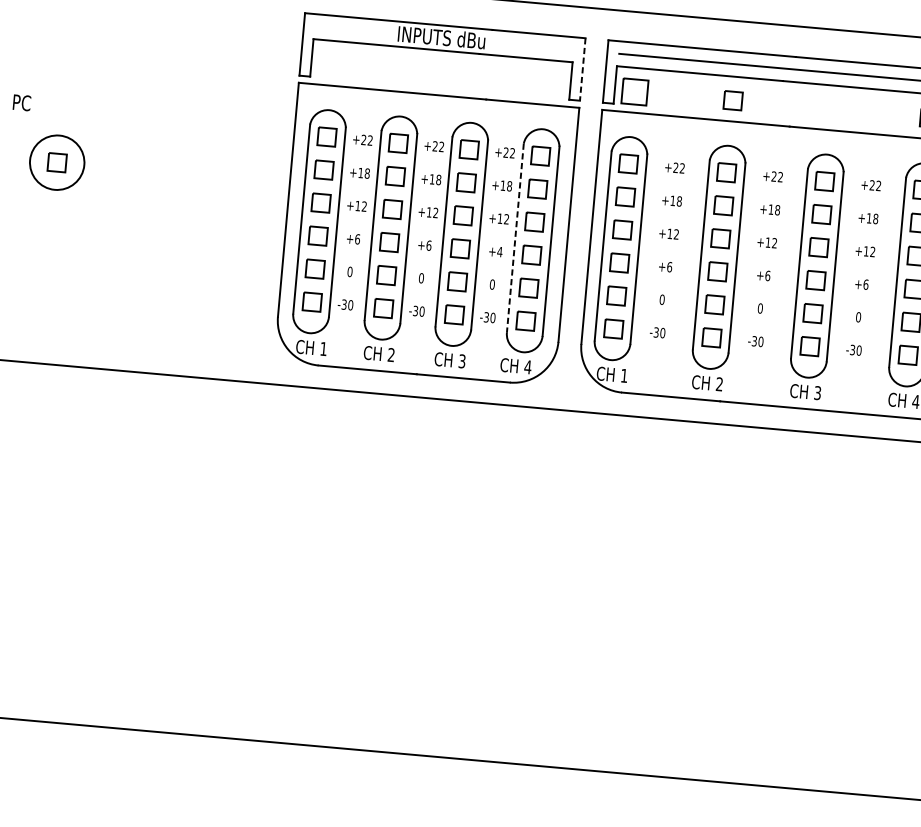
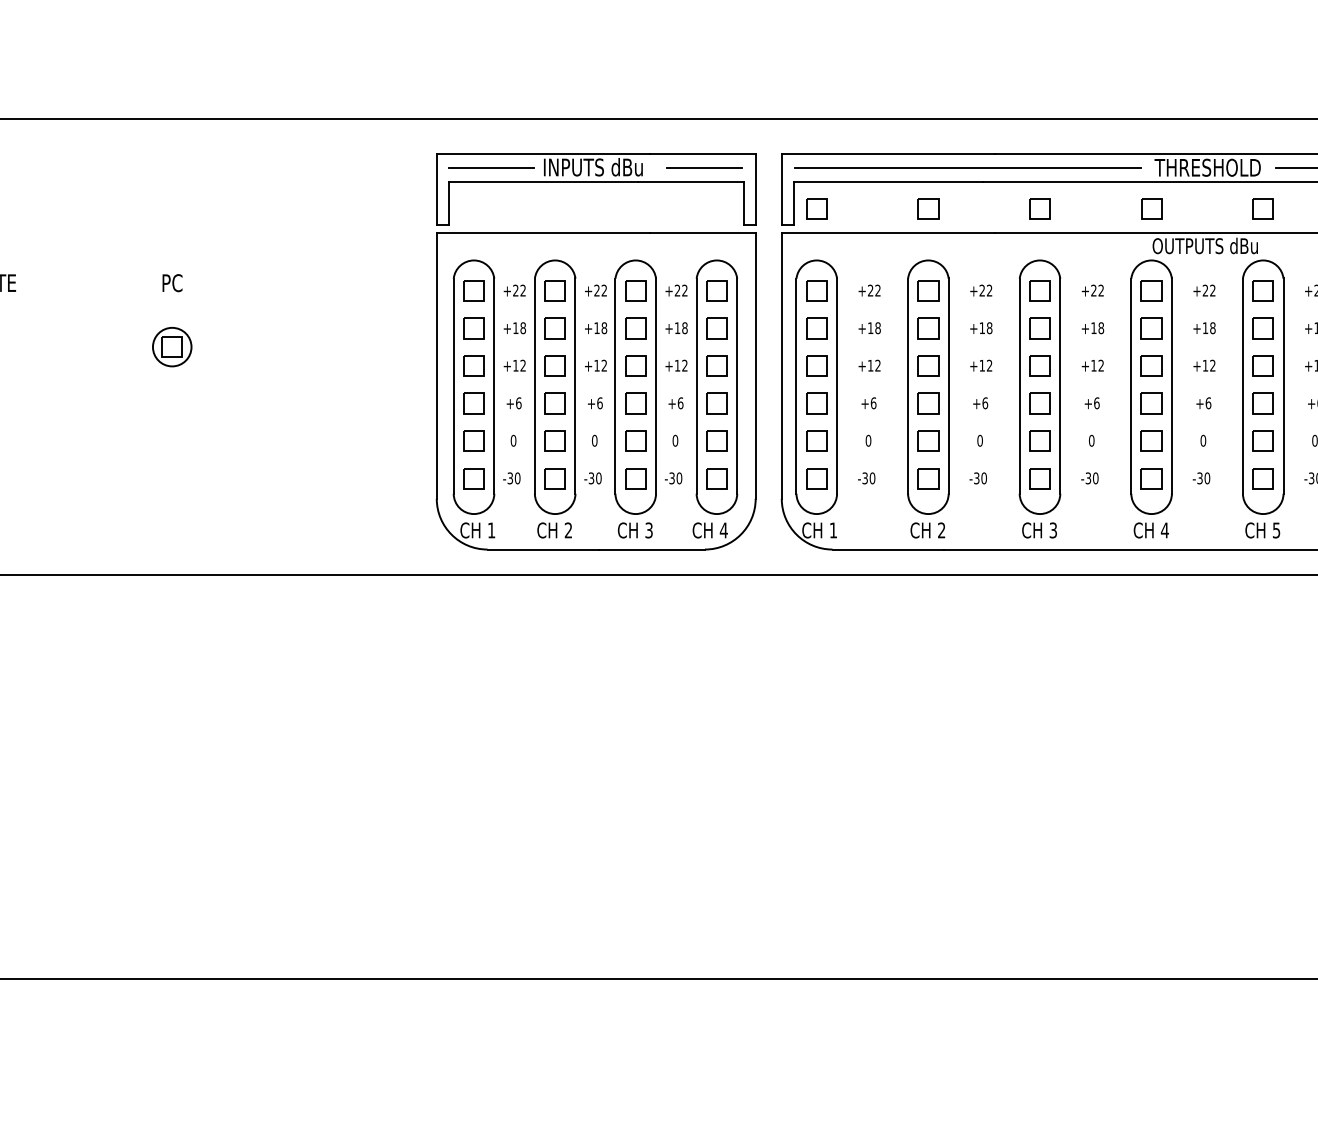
line: (352, 29) -> (491, 167), added
line: (539, 46) -> (704, 167), added
line: (582, 69) -> (755, 189), dashed -> solid
part: (634, 91) -> (816, 208), size x0.71
text: (21, 103) -> (172, 283), moved
part: (830, 108) -> (1039, 208), added
circle: (56, 162) -> (171, 346), size x0.62
line: (515, 238) -> (696, 386), dashed -> solid
text: (499, 252) -> (680, 403), +4 -> +6

